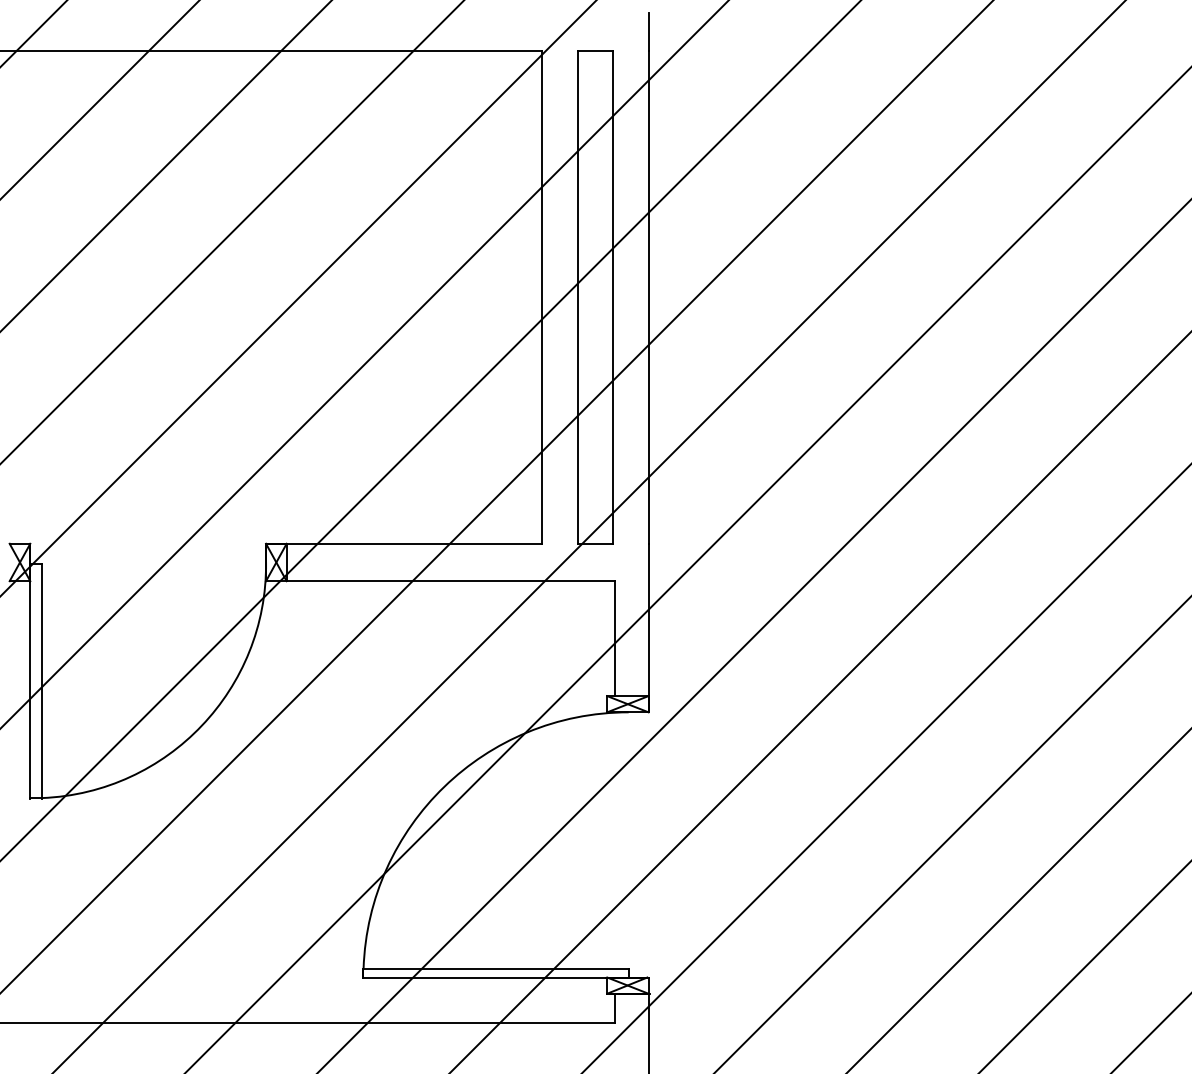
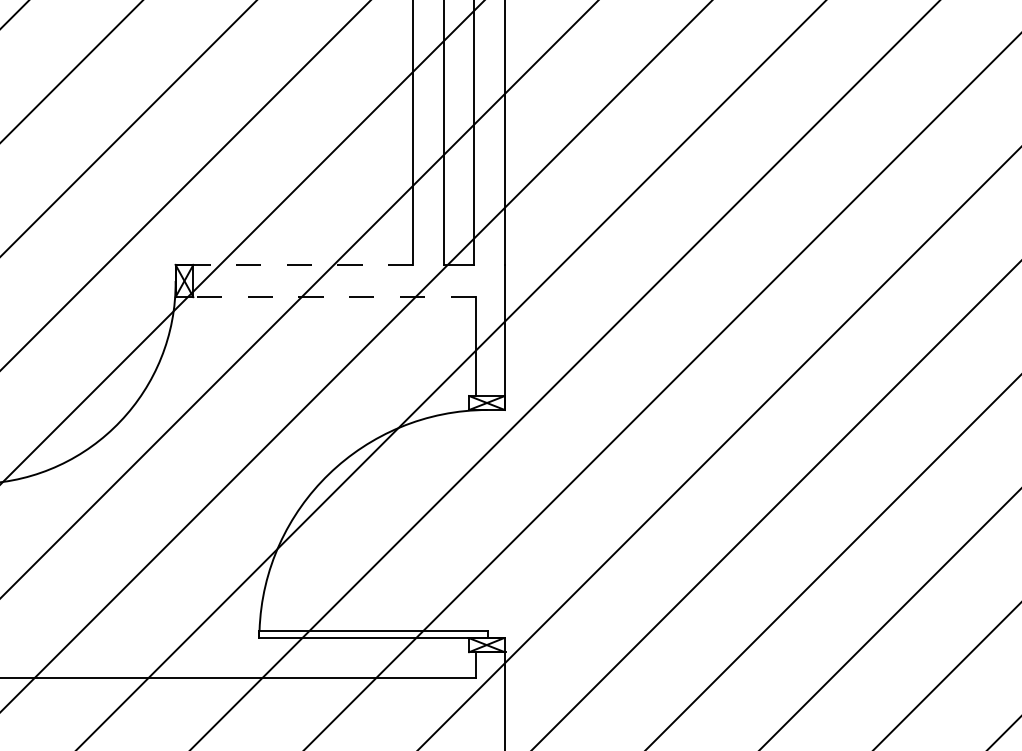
line: (414, 543) -> (303, 264), solid -> dashed
line: (450, 581) -> (334, 297), solid -> dashed

